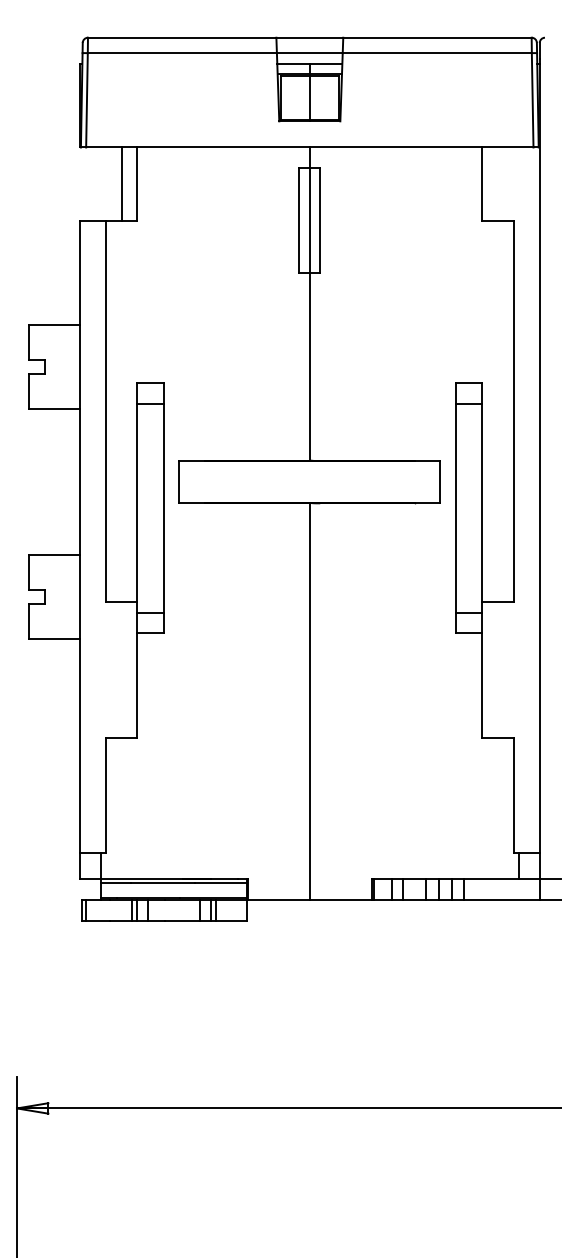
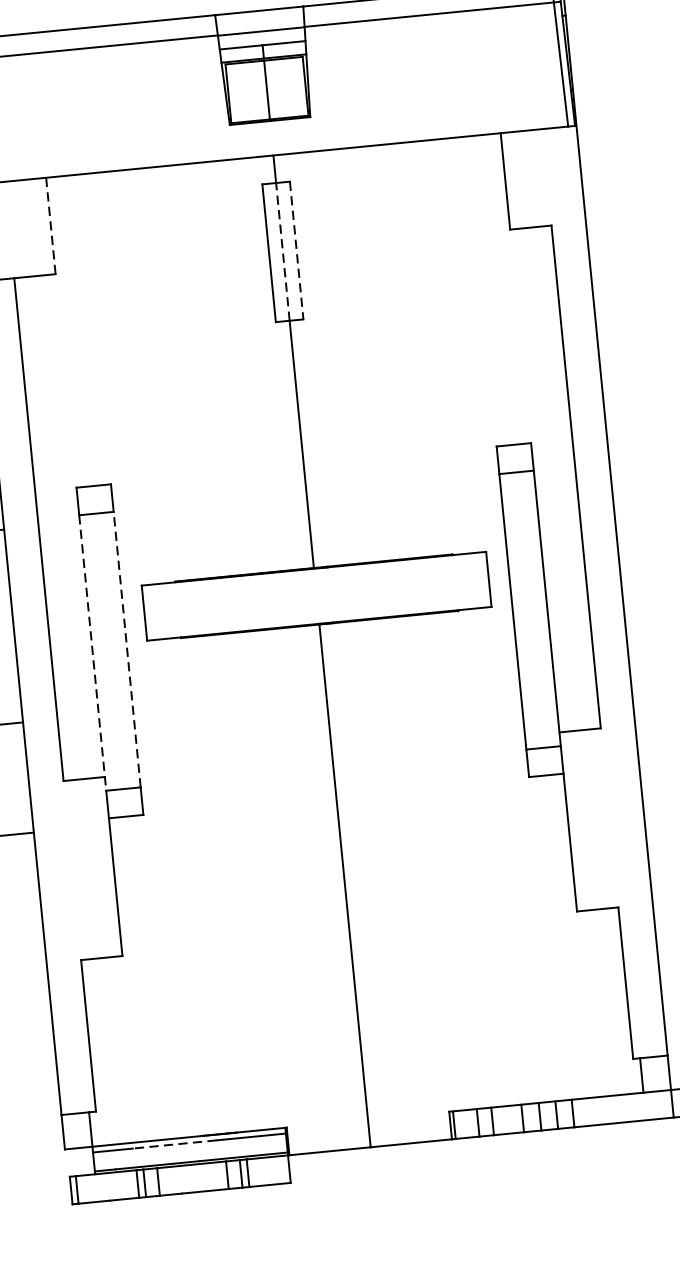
line: (121, 183) -> (29, 227), removed
line: (137, 184) -> (51, 226), solid -> dashed
line: (309, 220) -> (282, 251), solid -> dashed
line: (320, 221) -> (297, 251), solid -> dashed
line: (137, 508) -> (92, 653), solid -> dashed
line: (163, 508) -> (127, 650), solid -> dashed
line: (162, 883) -> (174, 1144), solid -> dashed

